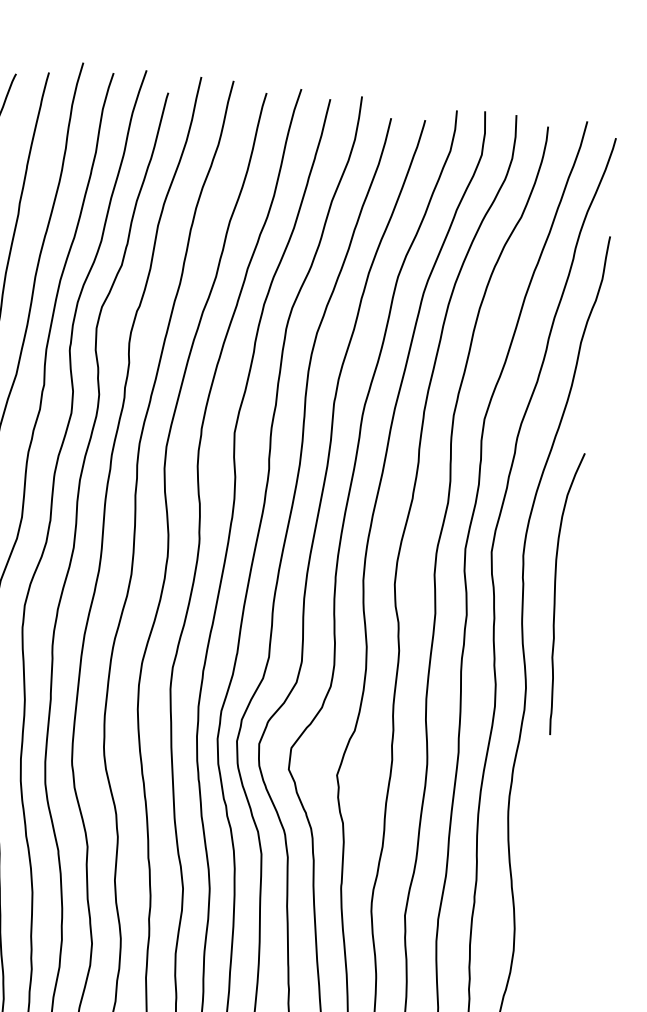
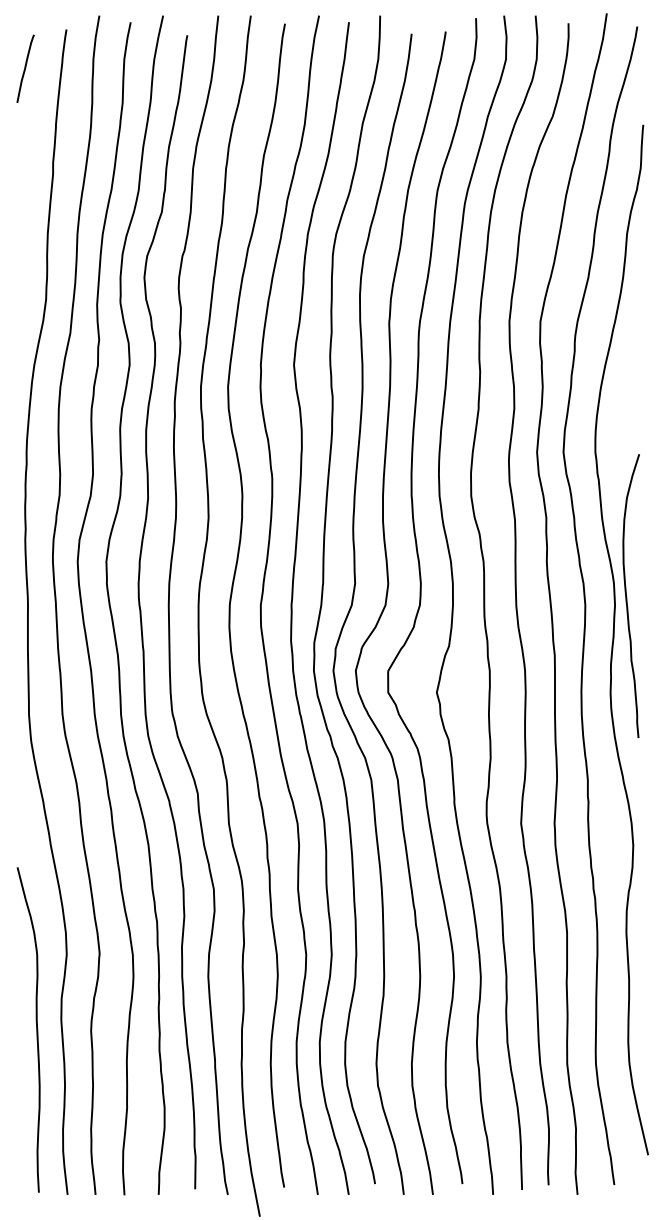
curve: (556, 593) -> (627, 596), moved

